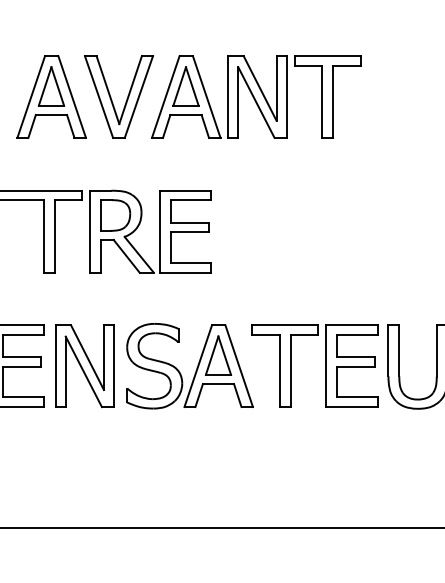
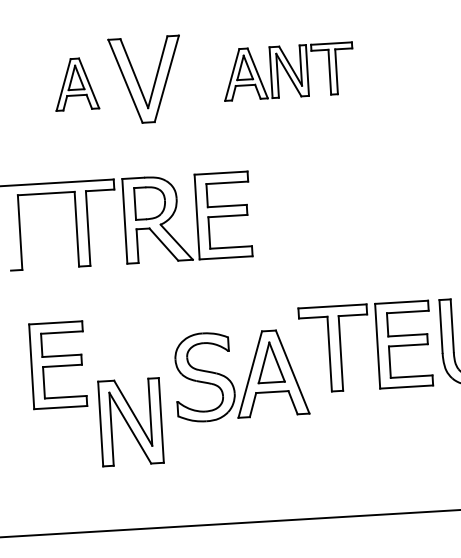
part: (51, 96) -> (76, 83), size x0.6
part: (256, 96) -> (288, 71), size x0.6
part: (84, 366) -> (130, 422), moved
part: (196, 367) -> (248, 376), moved

